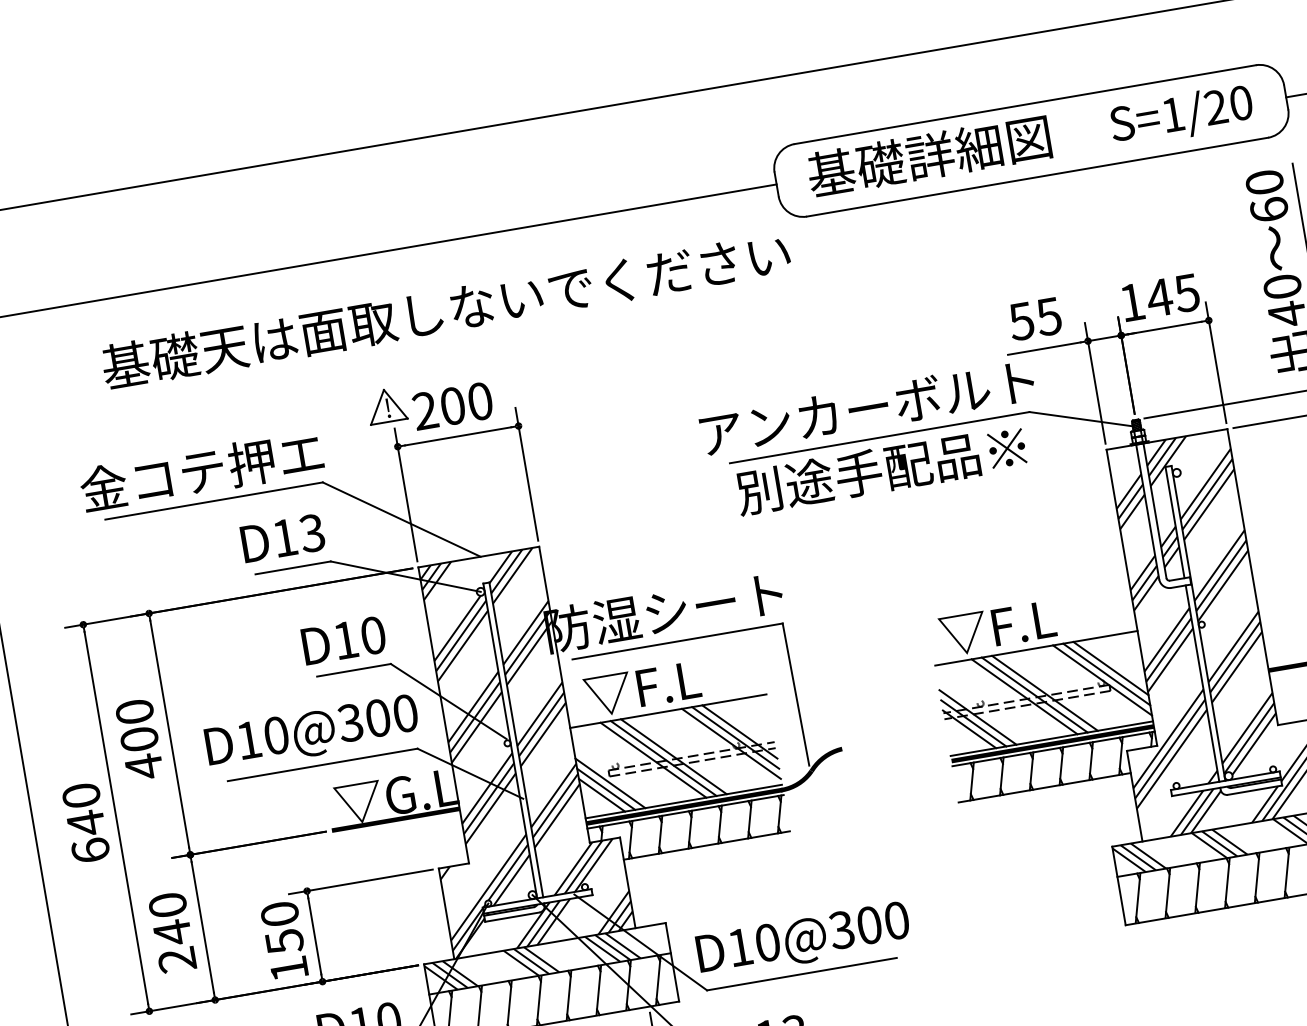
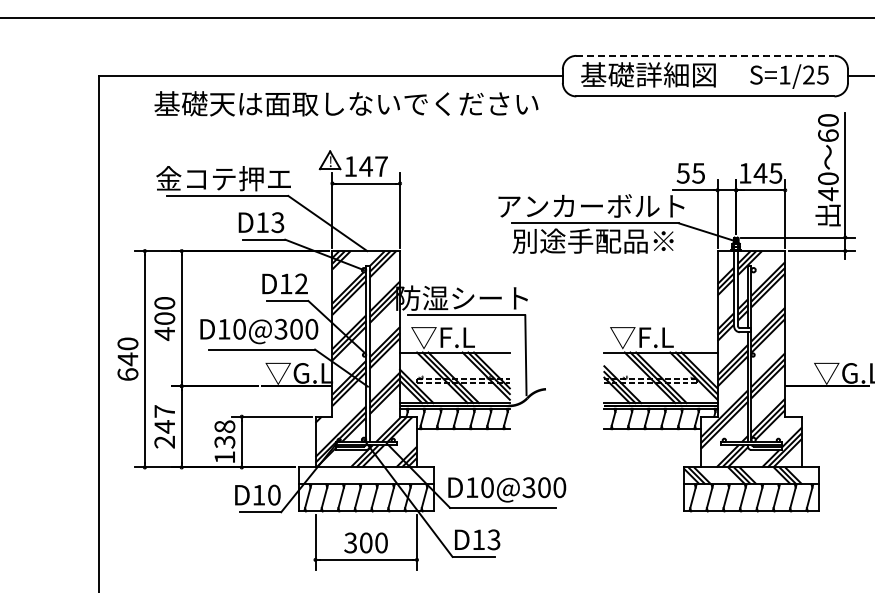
text: (1240, 102) -> (822, 74), S=1/20 -> S=1/25
line: (1025, 103) -> (705, 55), solid -> dashed
text: (446, 309) -> (346, 103), moved
text: (451, 406) -> (365, 166), 200 -> 147
text: (373, 634) -> (301, 283), D10 -> D12
text: (167, 905) -> (164, 411), 240 -> 247
text: (281, 926) -> (224, 433), 150 -> 138
hatch: (531, 960) -> (357, 475), removed

